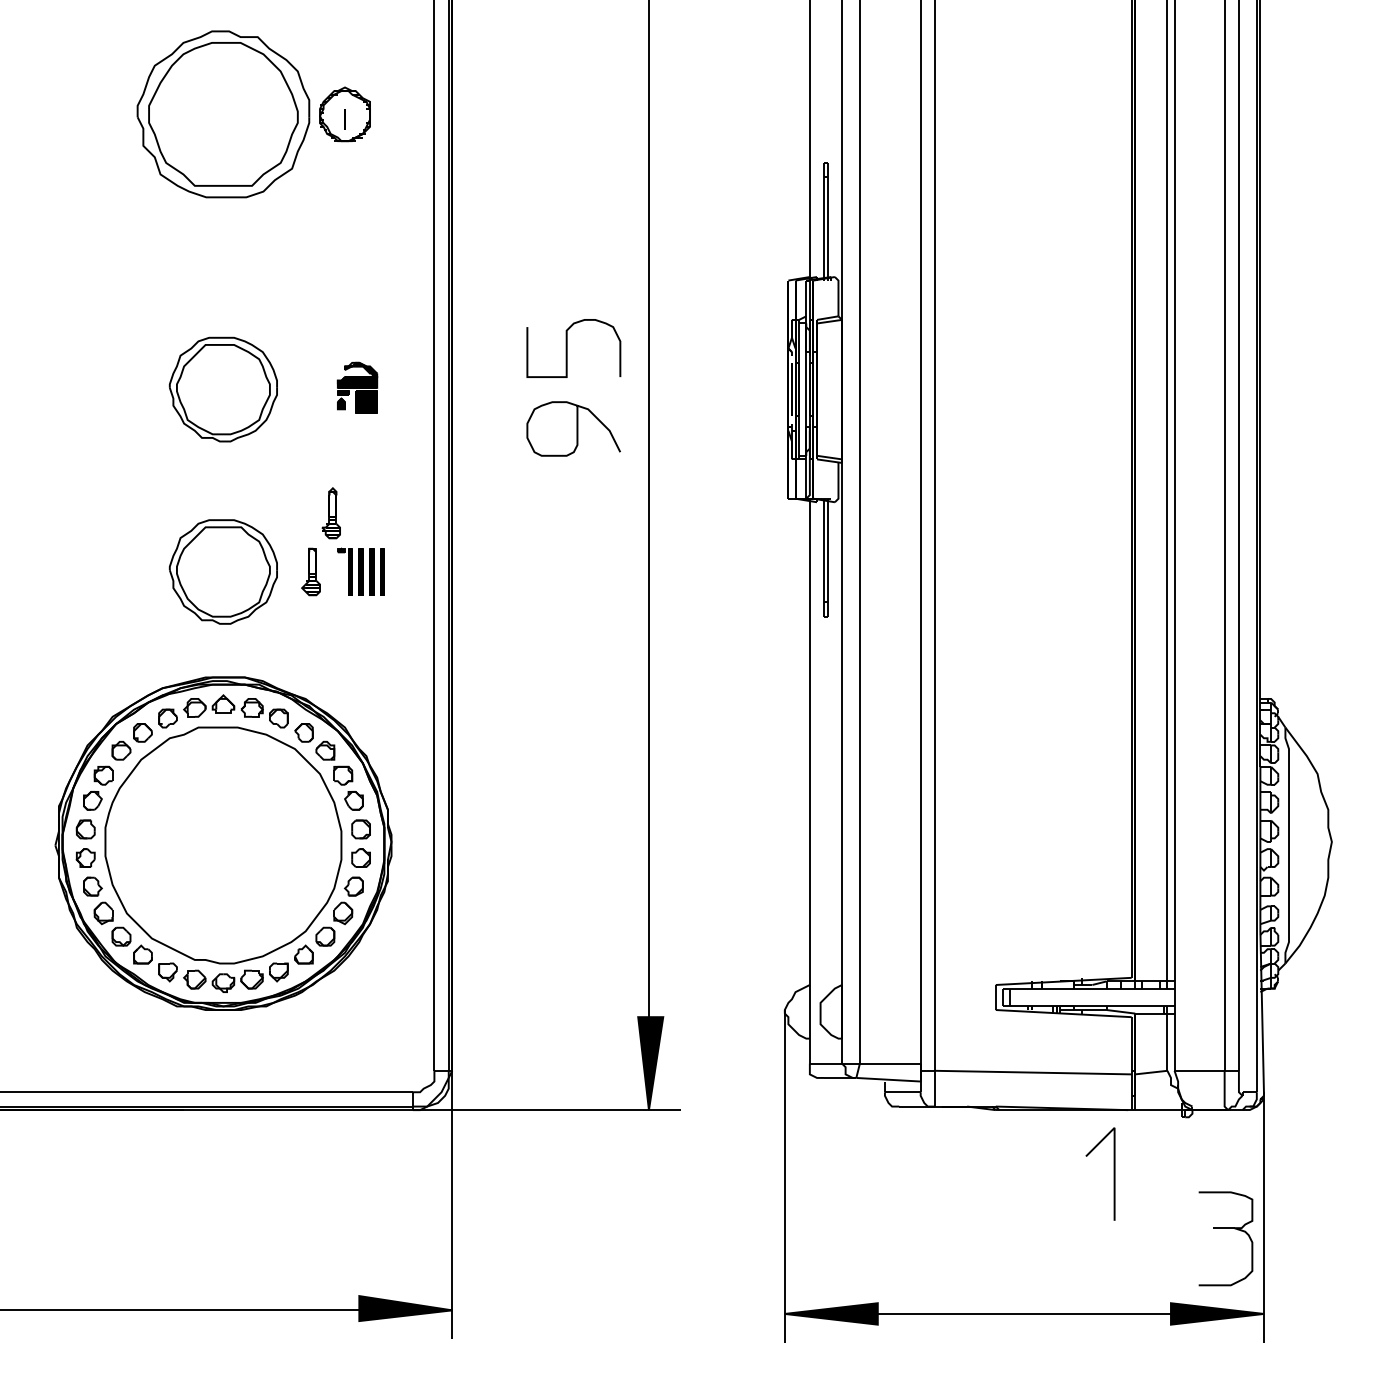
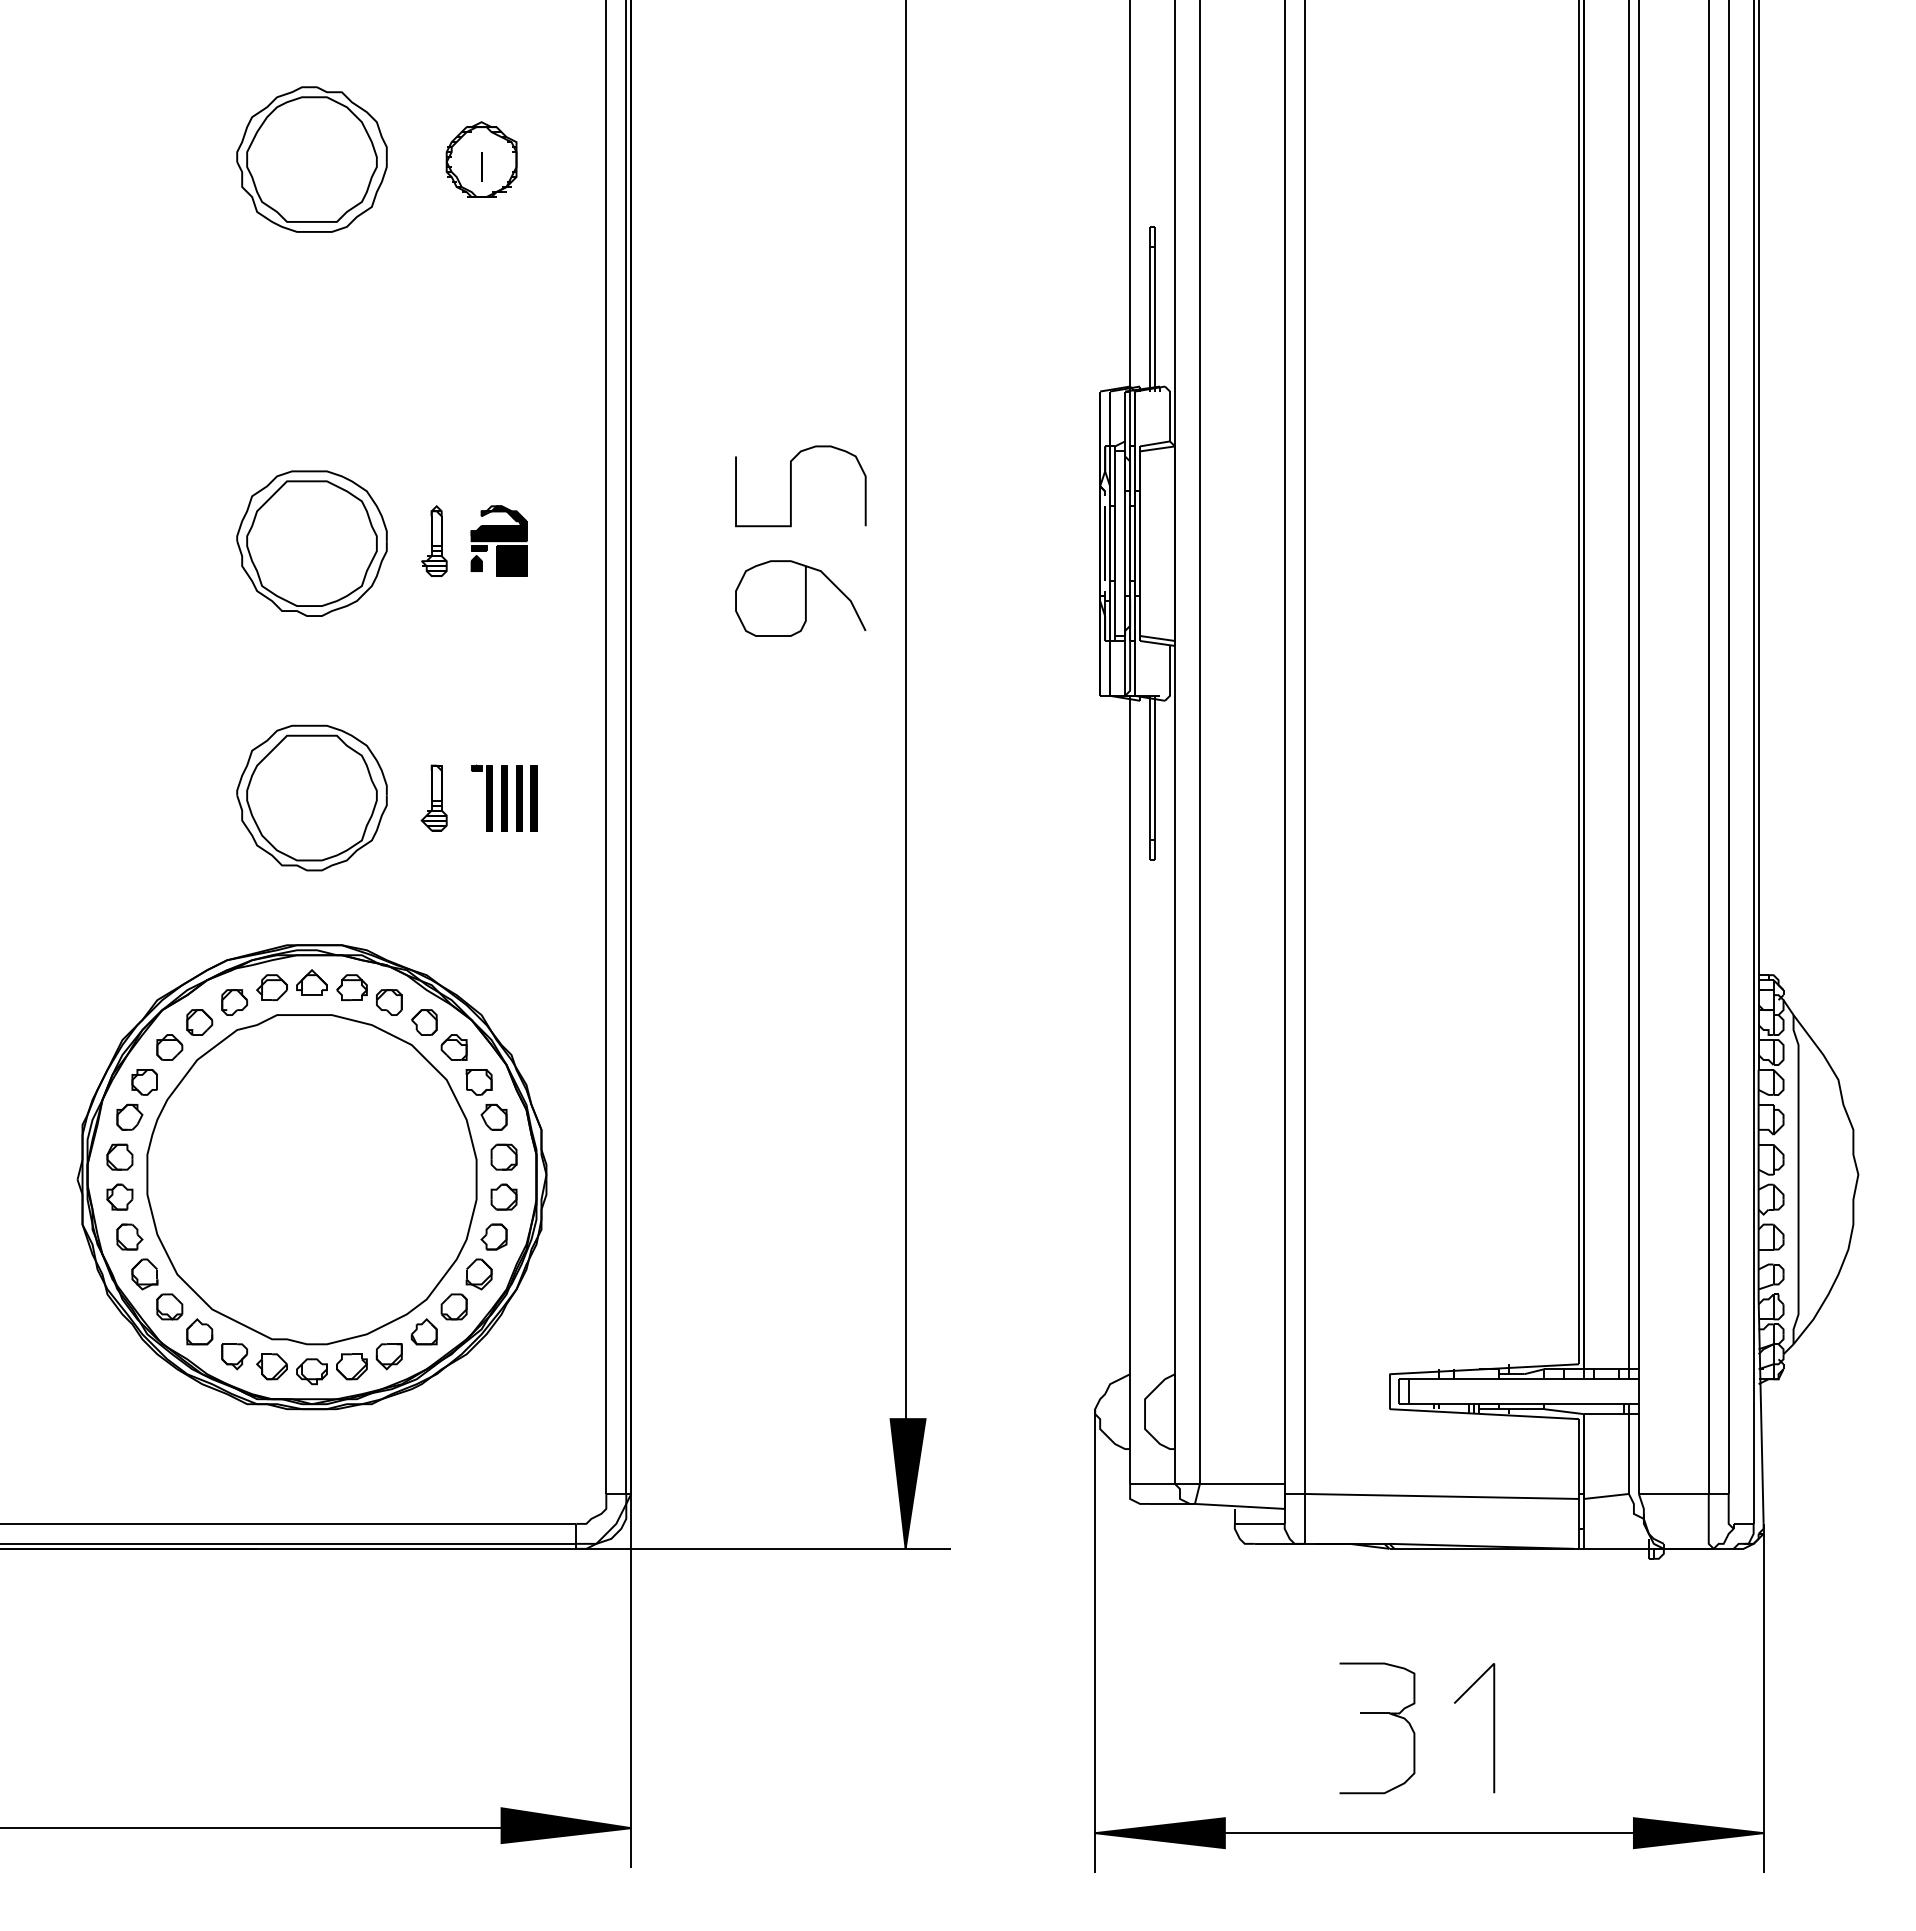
part: (223, 114) -> (311, 159), size x0.62
part: (331, 512) -> (434, 540), moved
line: (1114, 1174) -> (1493, 1728), moved
part: (1225, 1228) -> (1377, 1713), moved

